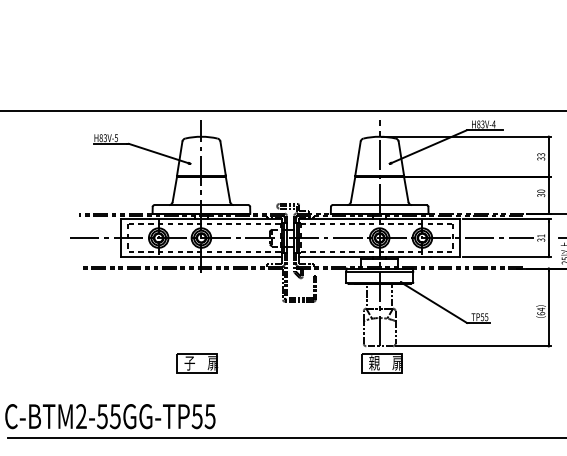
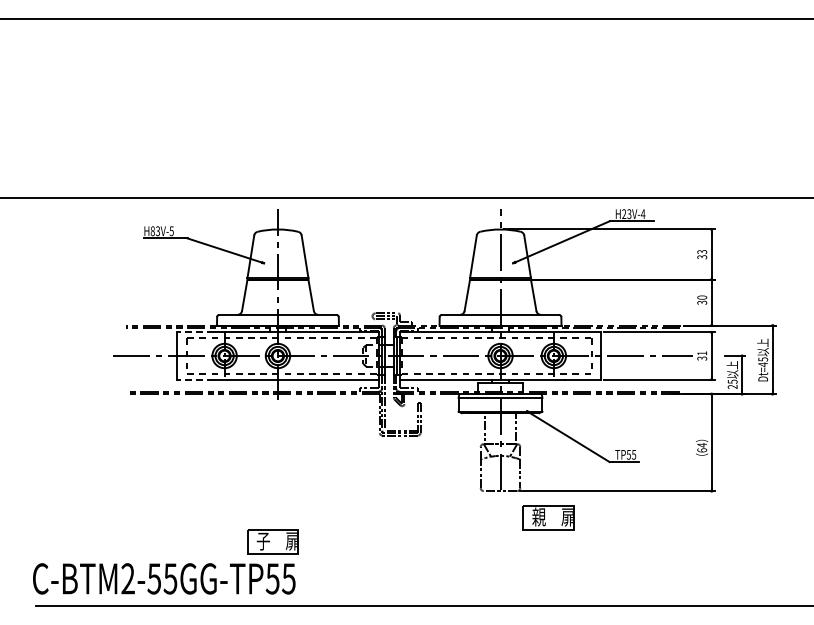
text: (478, 124) -> (624, 214), H83V-4 -> H23V-4
line: (135, 219) -> (195, 332), solid -> dashed
line: (135, 256) -> (195, 379), solid -> dashed
part: (197, 363) -> (272, 541), moved
part: (382, 363) -> (548, 517), moved

